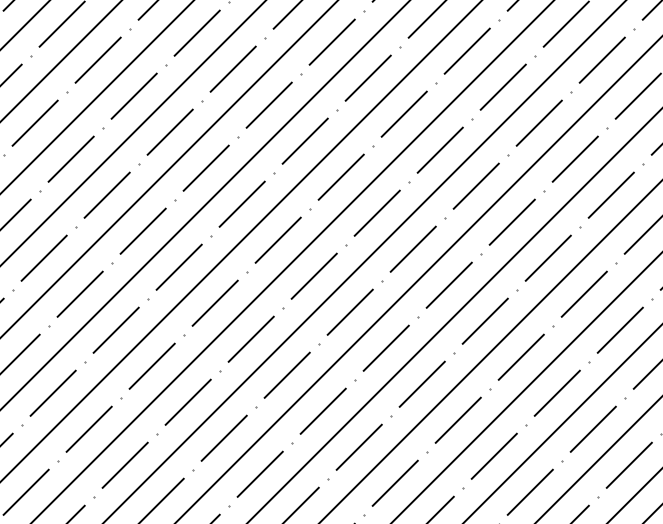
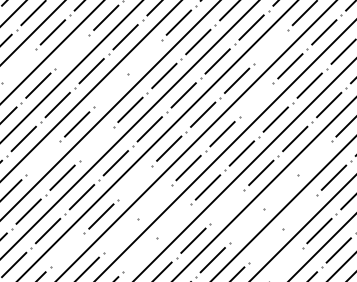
line: (502, 86) -> (270, 46), removed
line: (134, 95) -> (72, 51), removed
line: (268, 105) -> (144, 56), removed
line: (34, 123) -> (18, 66), removed
line: (205, 168) -> (110, 90), removed
line: (476, 186) -> (256, 100), removed
line: (179, 266) -> (96, 143), removed
line: (80, 294) -> (43, 158), removed
line: (584, 294) -> (314, 158), removed
line: (251, 339) -> (135, 182), removed
line: (520, 357) -> (280, 192), removed
line: (286, 374) -> (154, 201), removed
line: (422, 383) -> (227, 206), removed
line: (556, 392) -> (299, 211), removed
line: (322, 411) -> (173, 221), removed
line: (457, 420) -> (246, 226), removed
line: (223, 437) -> (120, 235), removed
line: (494, 456) -> (266, 245), removed
line: (125, 465) -> (67, 250), removed
line: (260, 474) -> (140, 255), removed
line: (530, 491) -> (285, 264), removed

